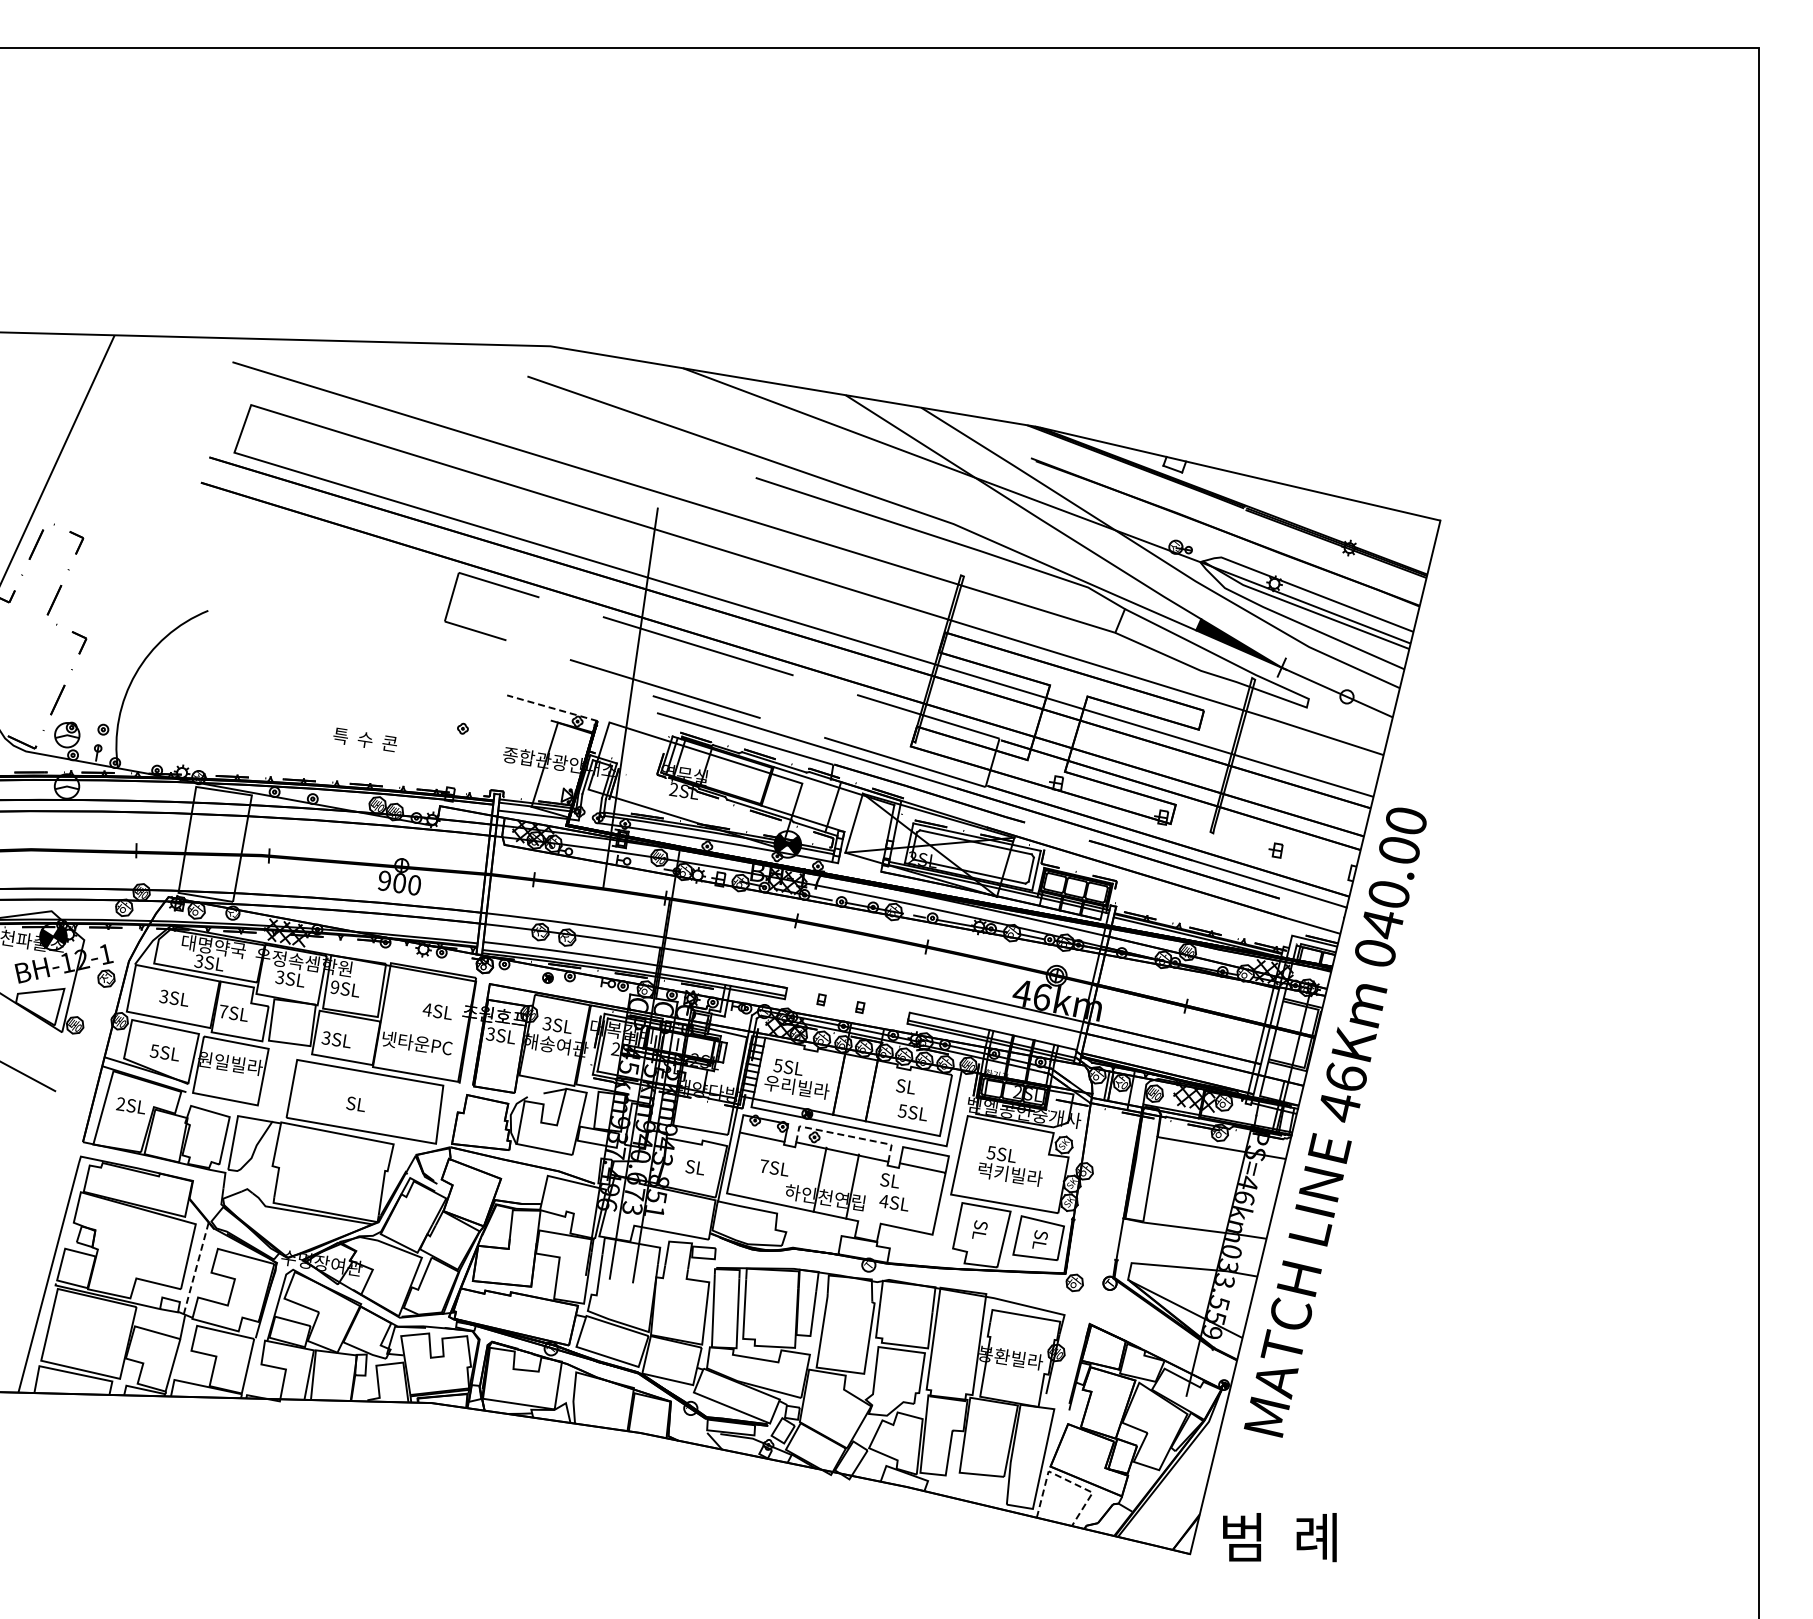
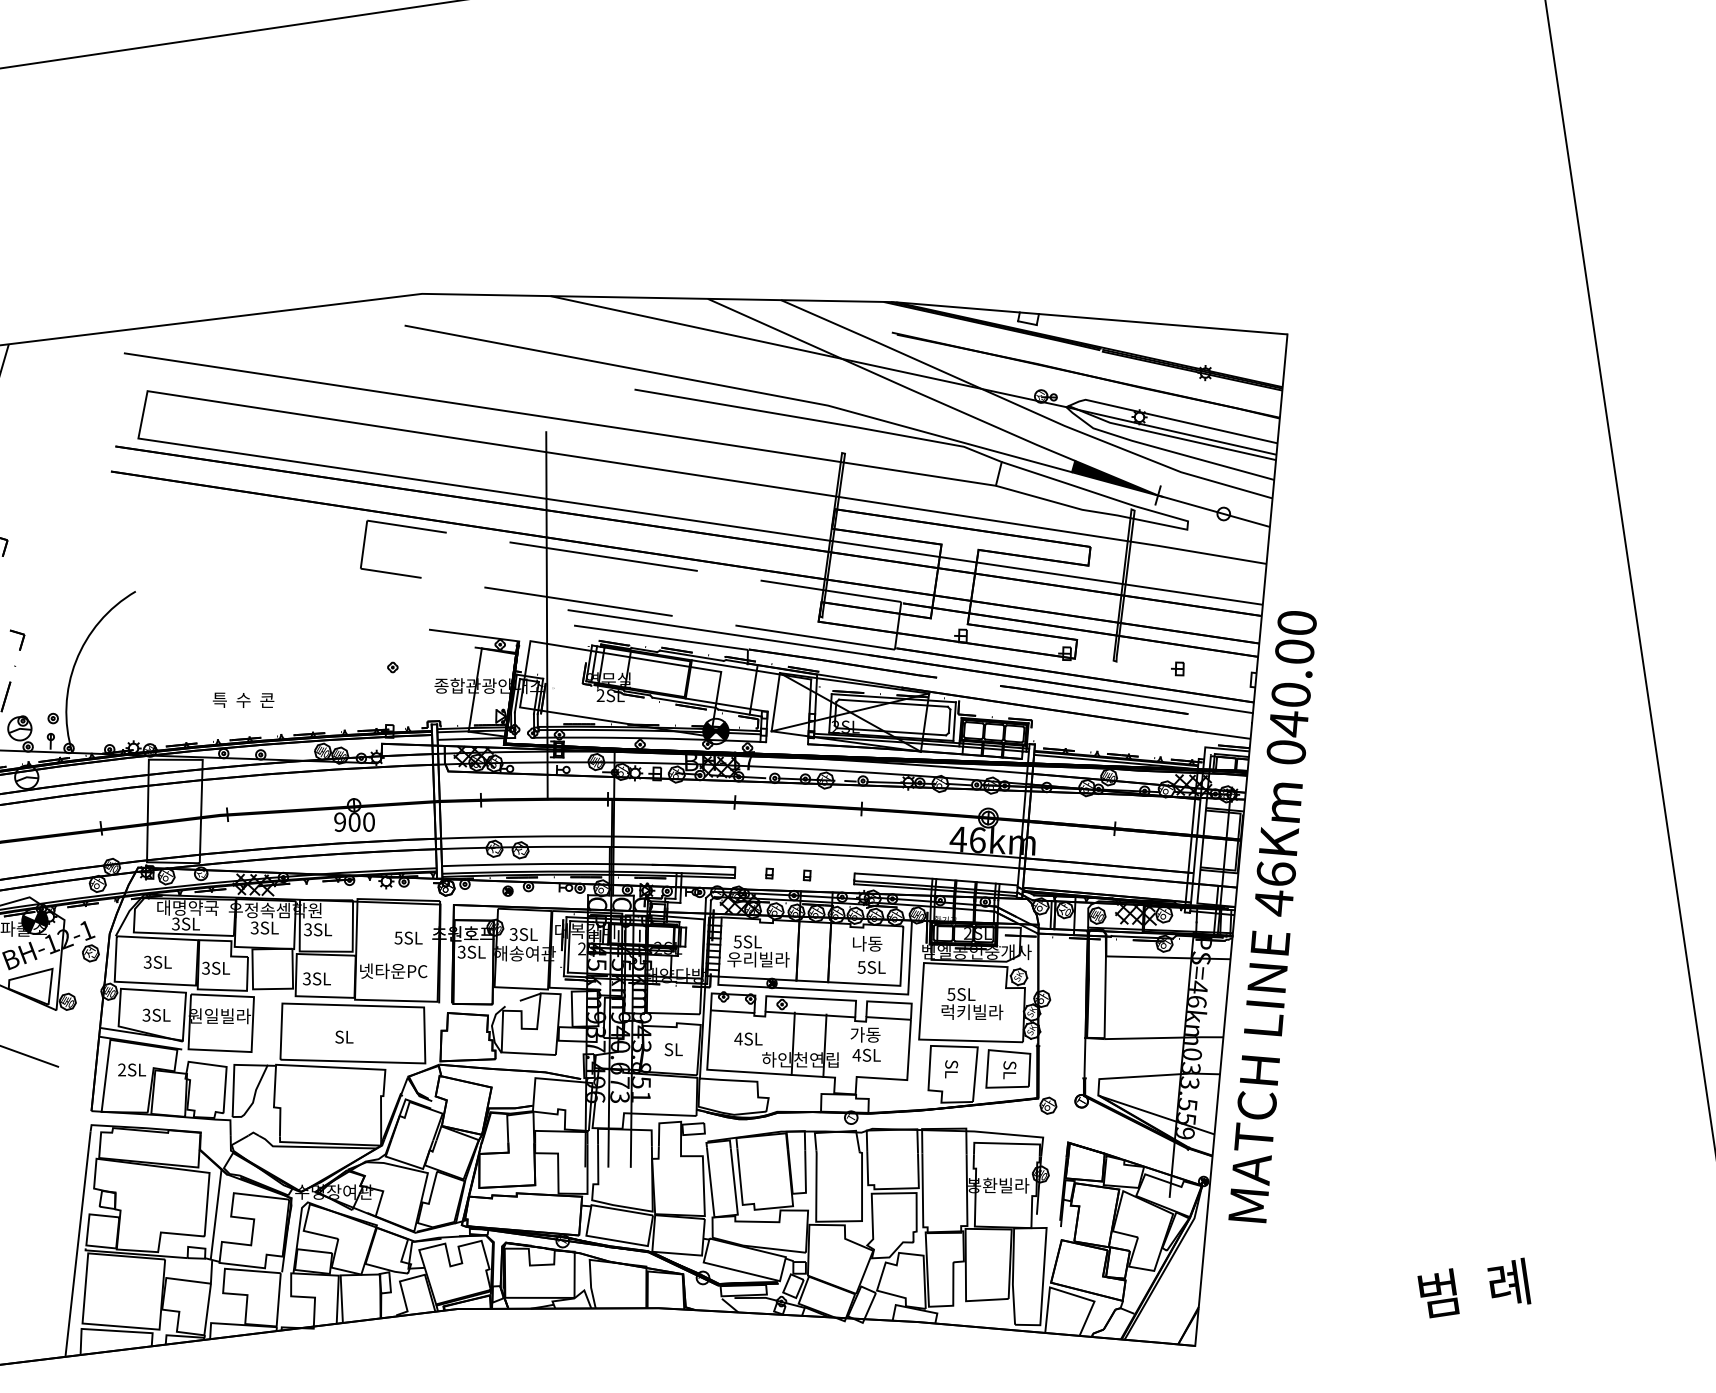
line: (551, 708) -> (473, 635), dashed -> solid
text: (364, 739) -> (242, 700), moved
text: (334, 987) -> (307, 929), 9SL -> 3SL
text: (426, 1009) -> (397, 937), 4SL -> 5SL
text: (223, 1011) -> (206, 968), 7SL -> 3SL
text: (154, 1050) -> (146, 1014), 5SL -> 3SL
text: (911, 1087) -> (866, 943), SL -> 나동
line: (846, 1135) -> (812, 998), dashed -> solid
text: (764, 1166) -> (738, 1039), 7SL -> 4SL
text: (895, 1181) -> (864, 1034), SL -> 가동
line: (196, 1268) -> (216, 1214), dashed -> solid
line: (1067, 1480) -> (1069, 1293), dashed -> solid
text: (1279, 1537) -> (1473, 1288), moved

